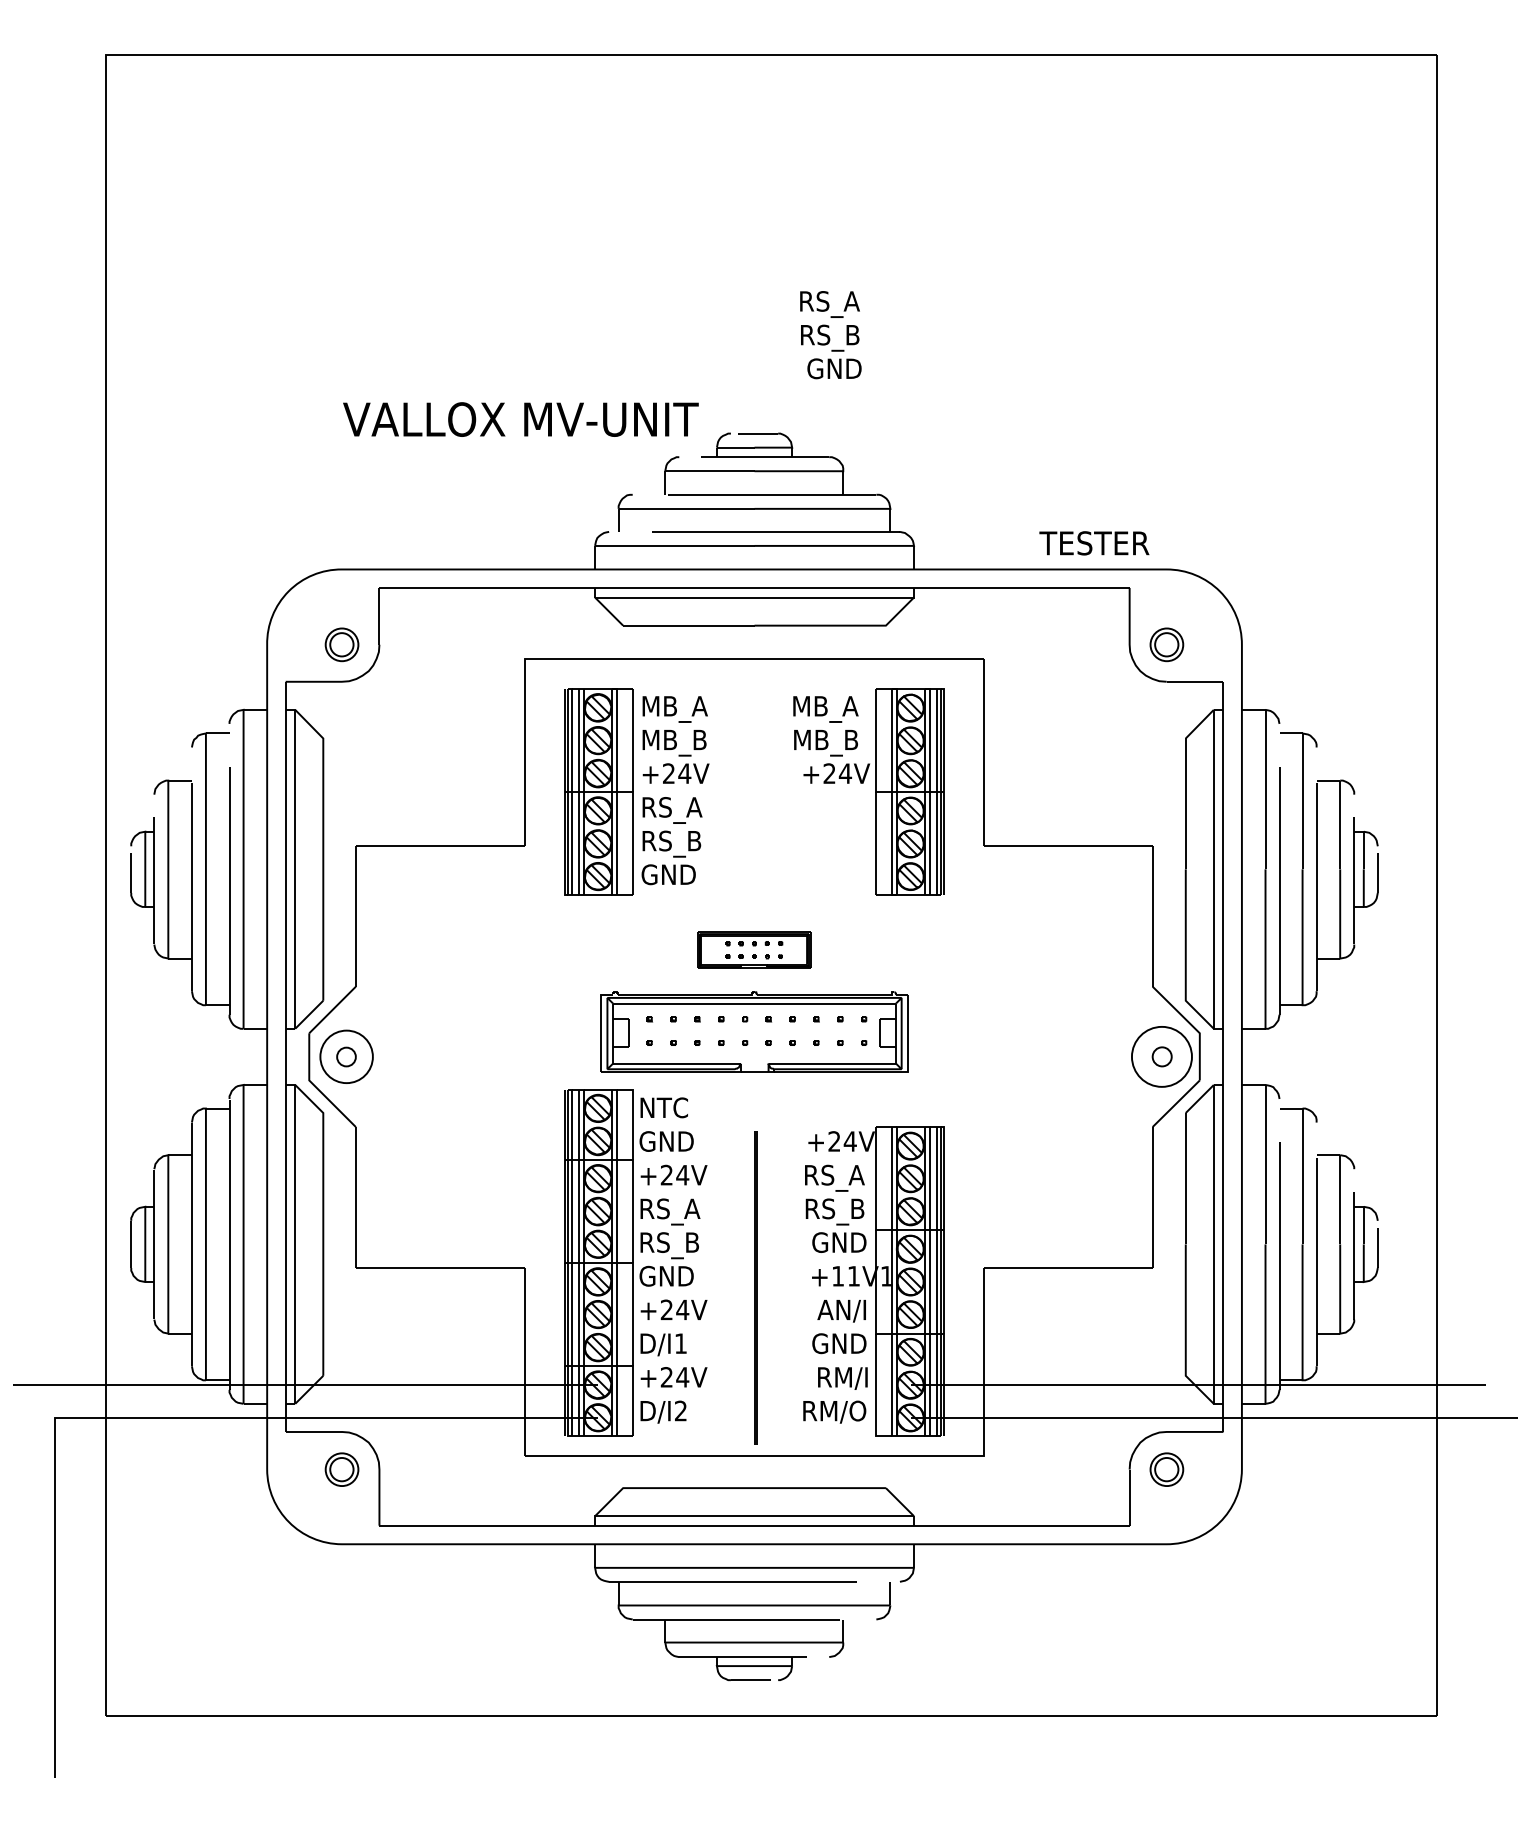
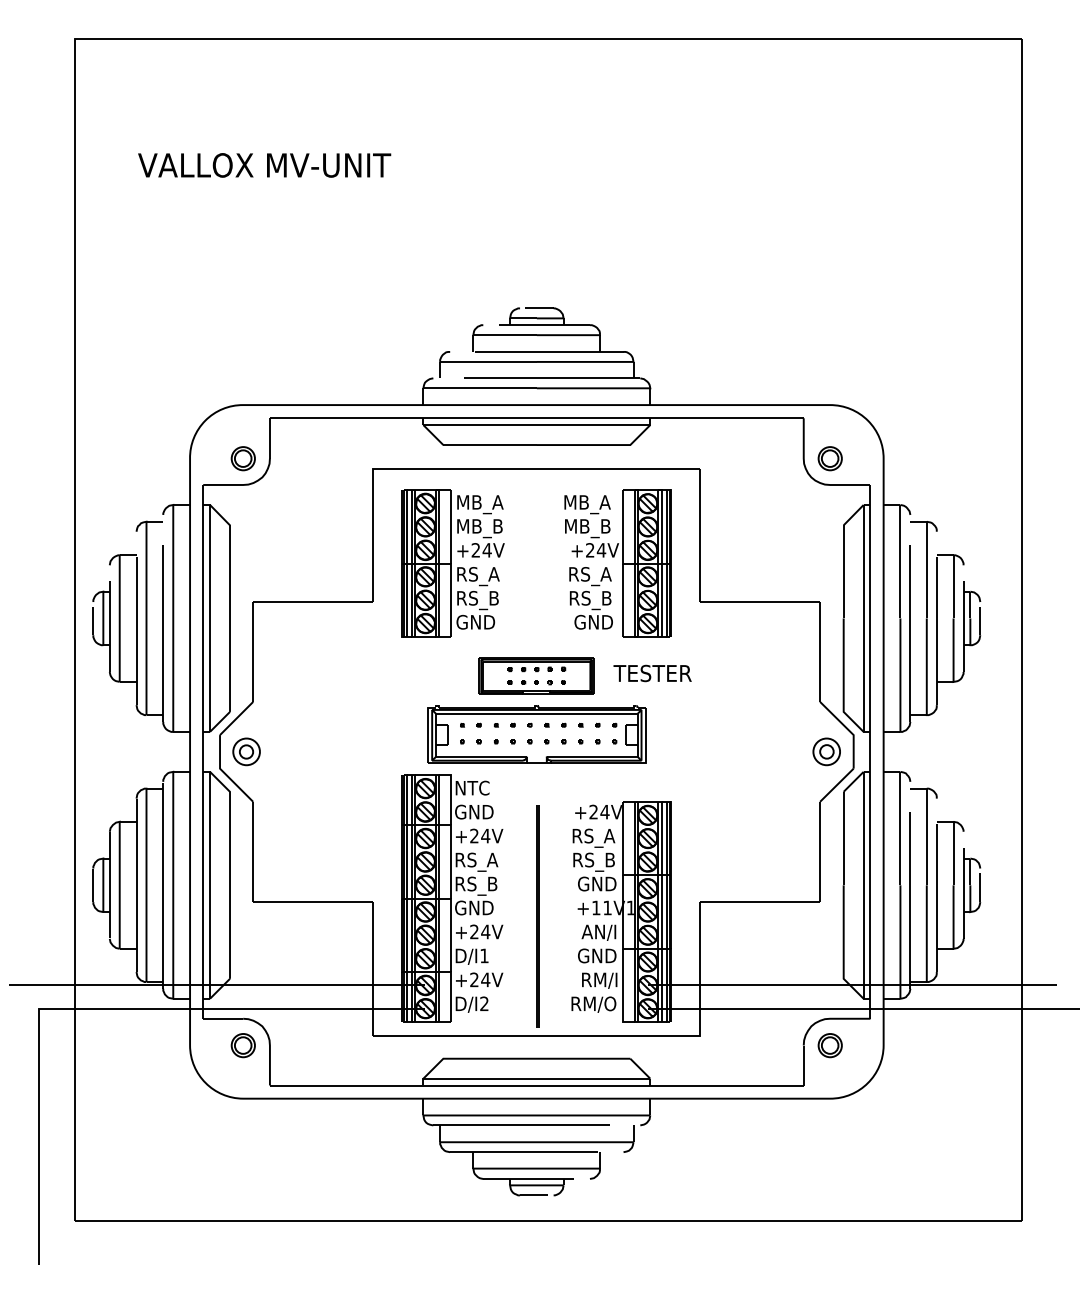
text: (829, 335) -> (590, 598), moved
text: (520, 419) -> (264, 165), moved
text: (1094, 543) -> (652, 673), moved
part: (754, 949) -> (536, 675), size x1.43
circle: (346, 1056) -> (246, 751), size x0.71
circle: (1161, 1056) -> (826, 751), size x0.62

